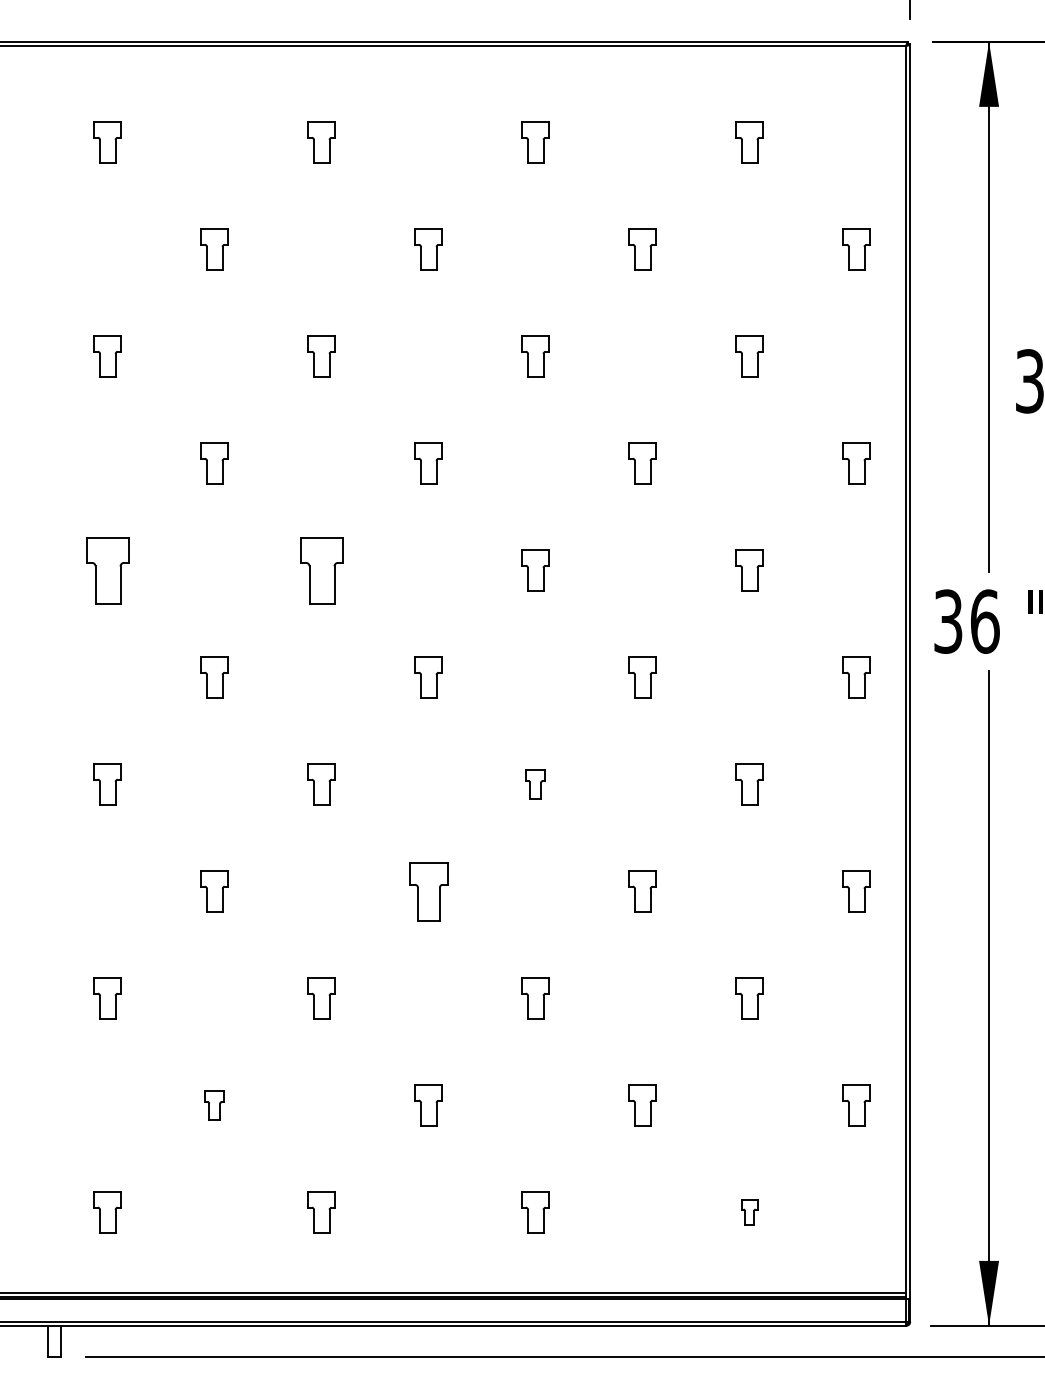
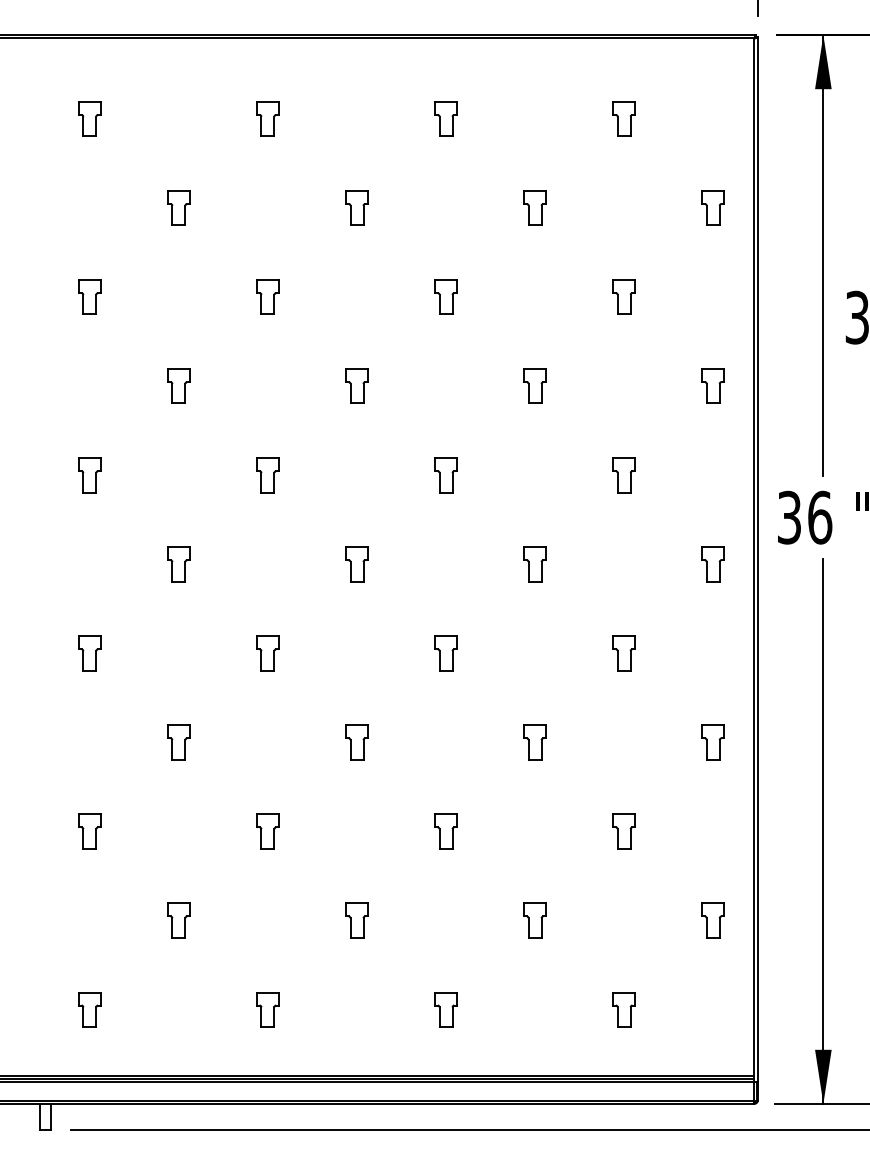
part: (107, 570) -> (89, 475), size x0.62
part: (321, 570) -> (267, 475), size x0.62
part: (535, 784) -> (445, 653), size x1.43
part: (428, 891) -> (356, 742), size x0.71
part: (214, 1105) -> (178, 920), size x1.43
part: (749, 1212) -> (623, 1009), size x1.67

